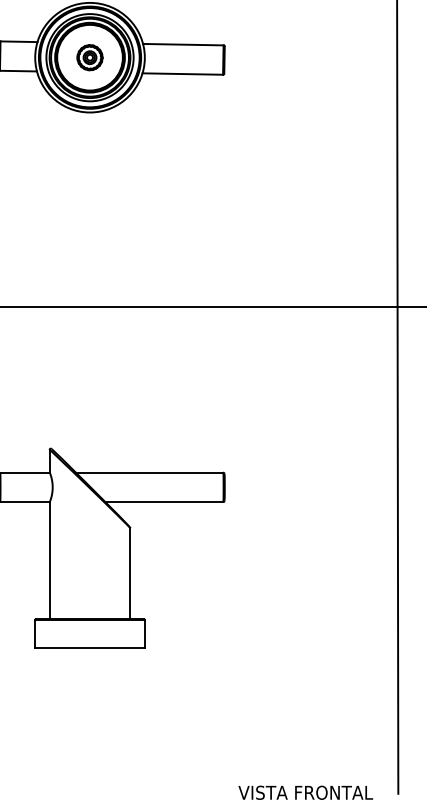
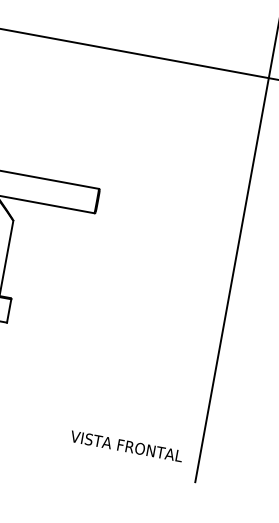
text: (305, 792) -> (126, 446), moved

